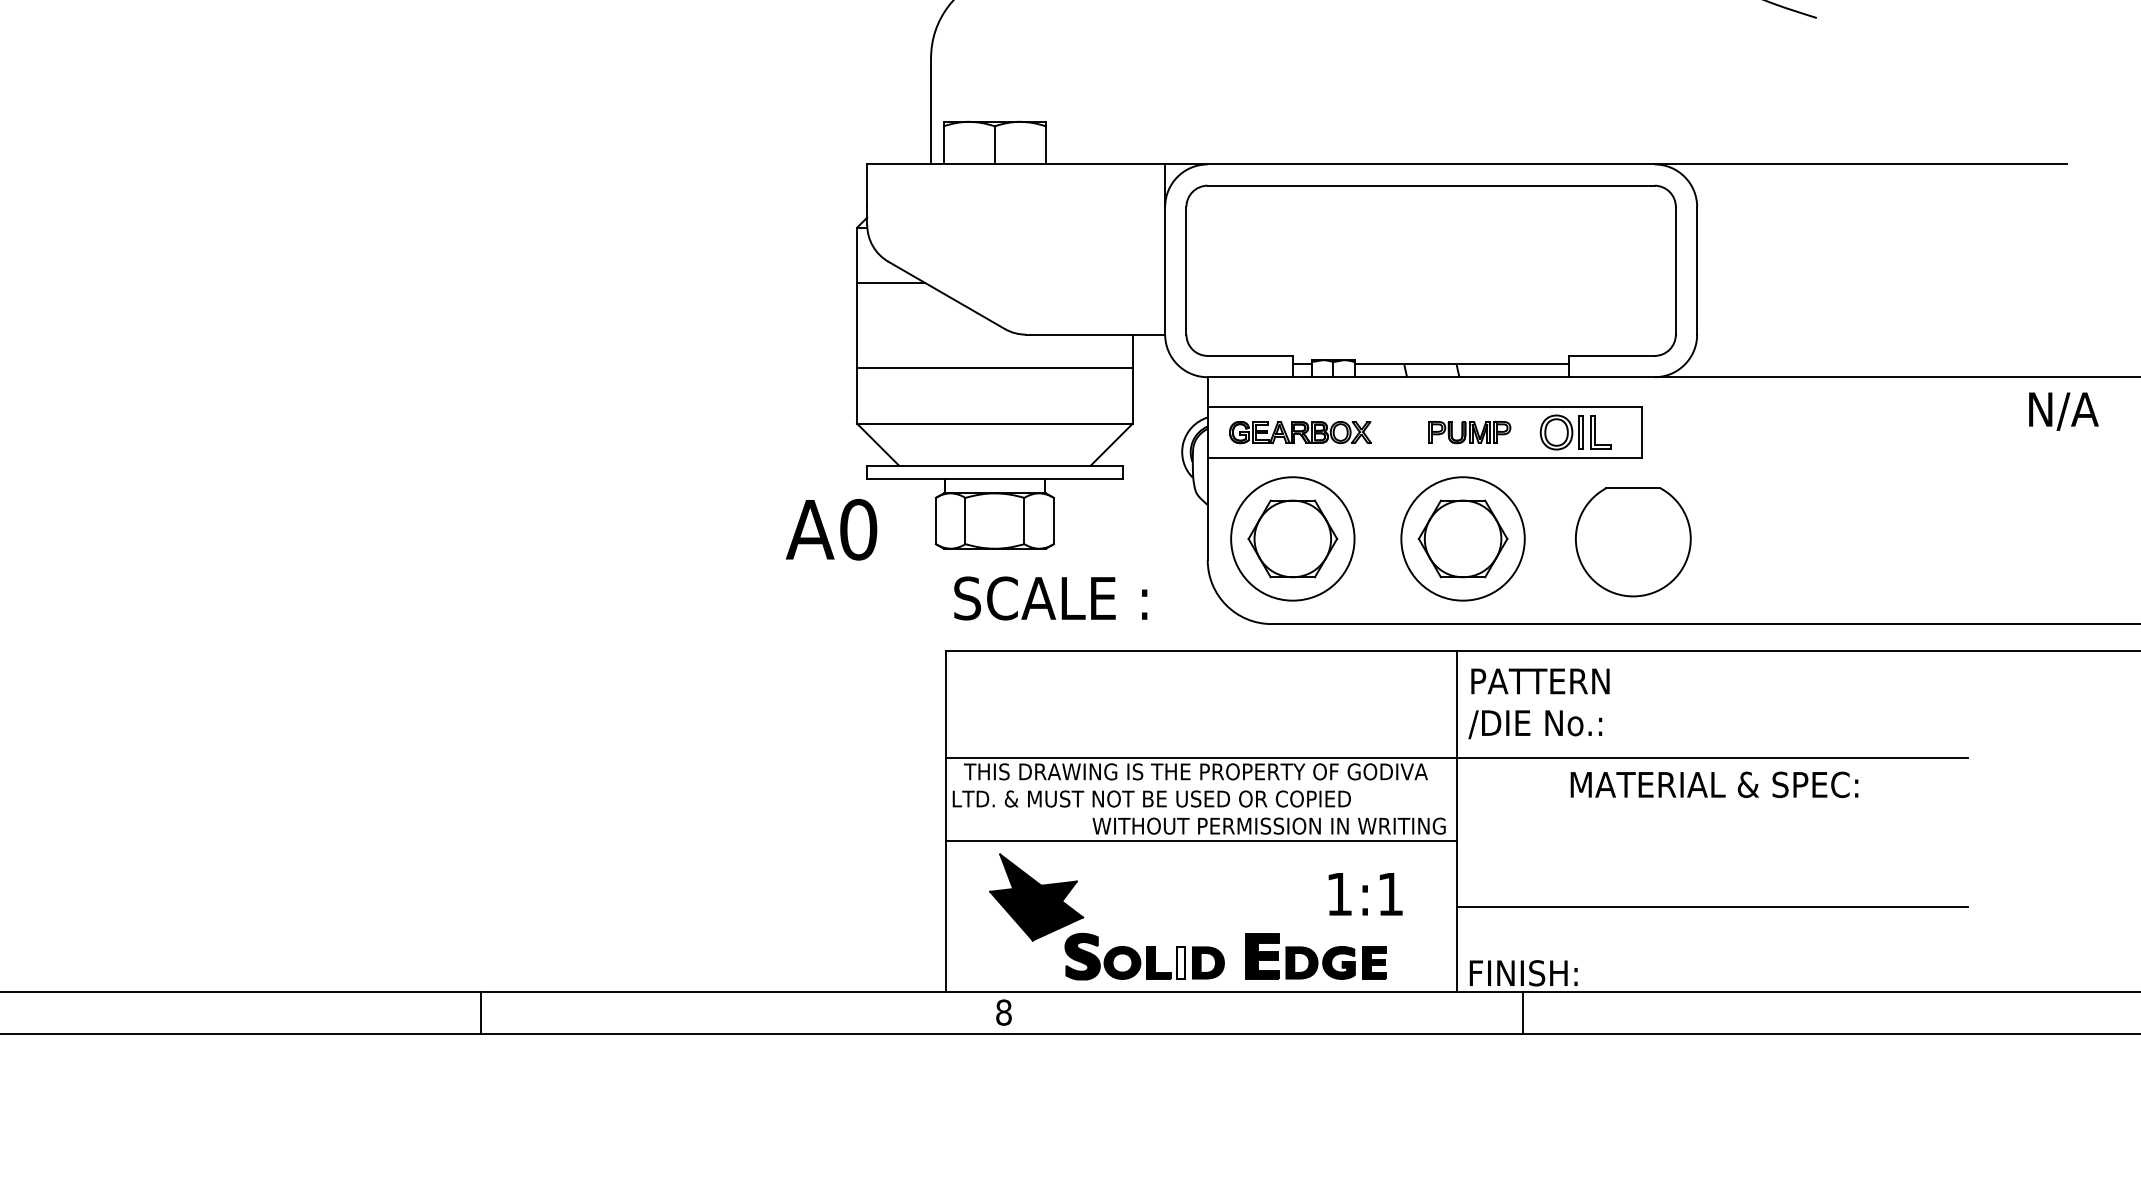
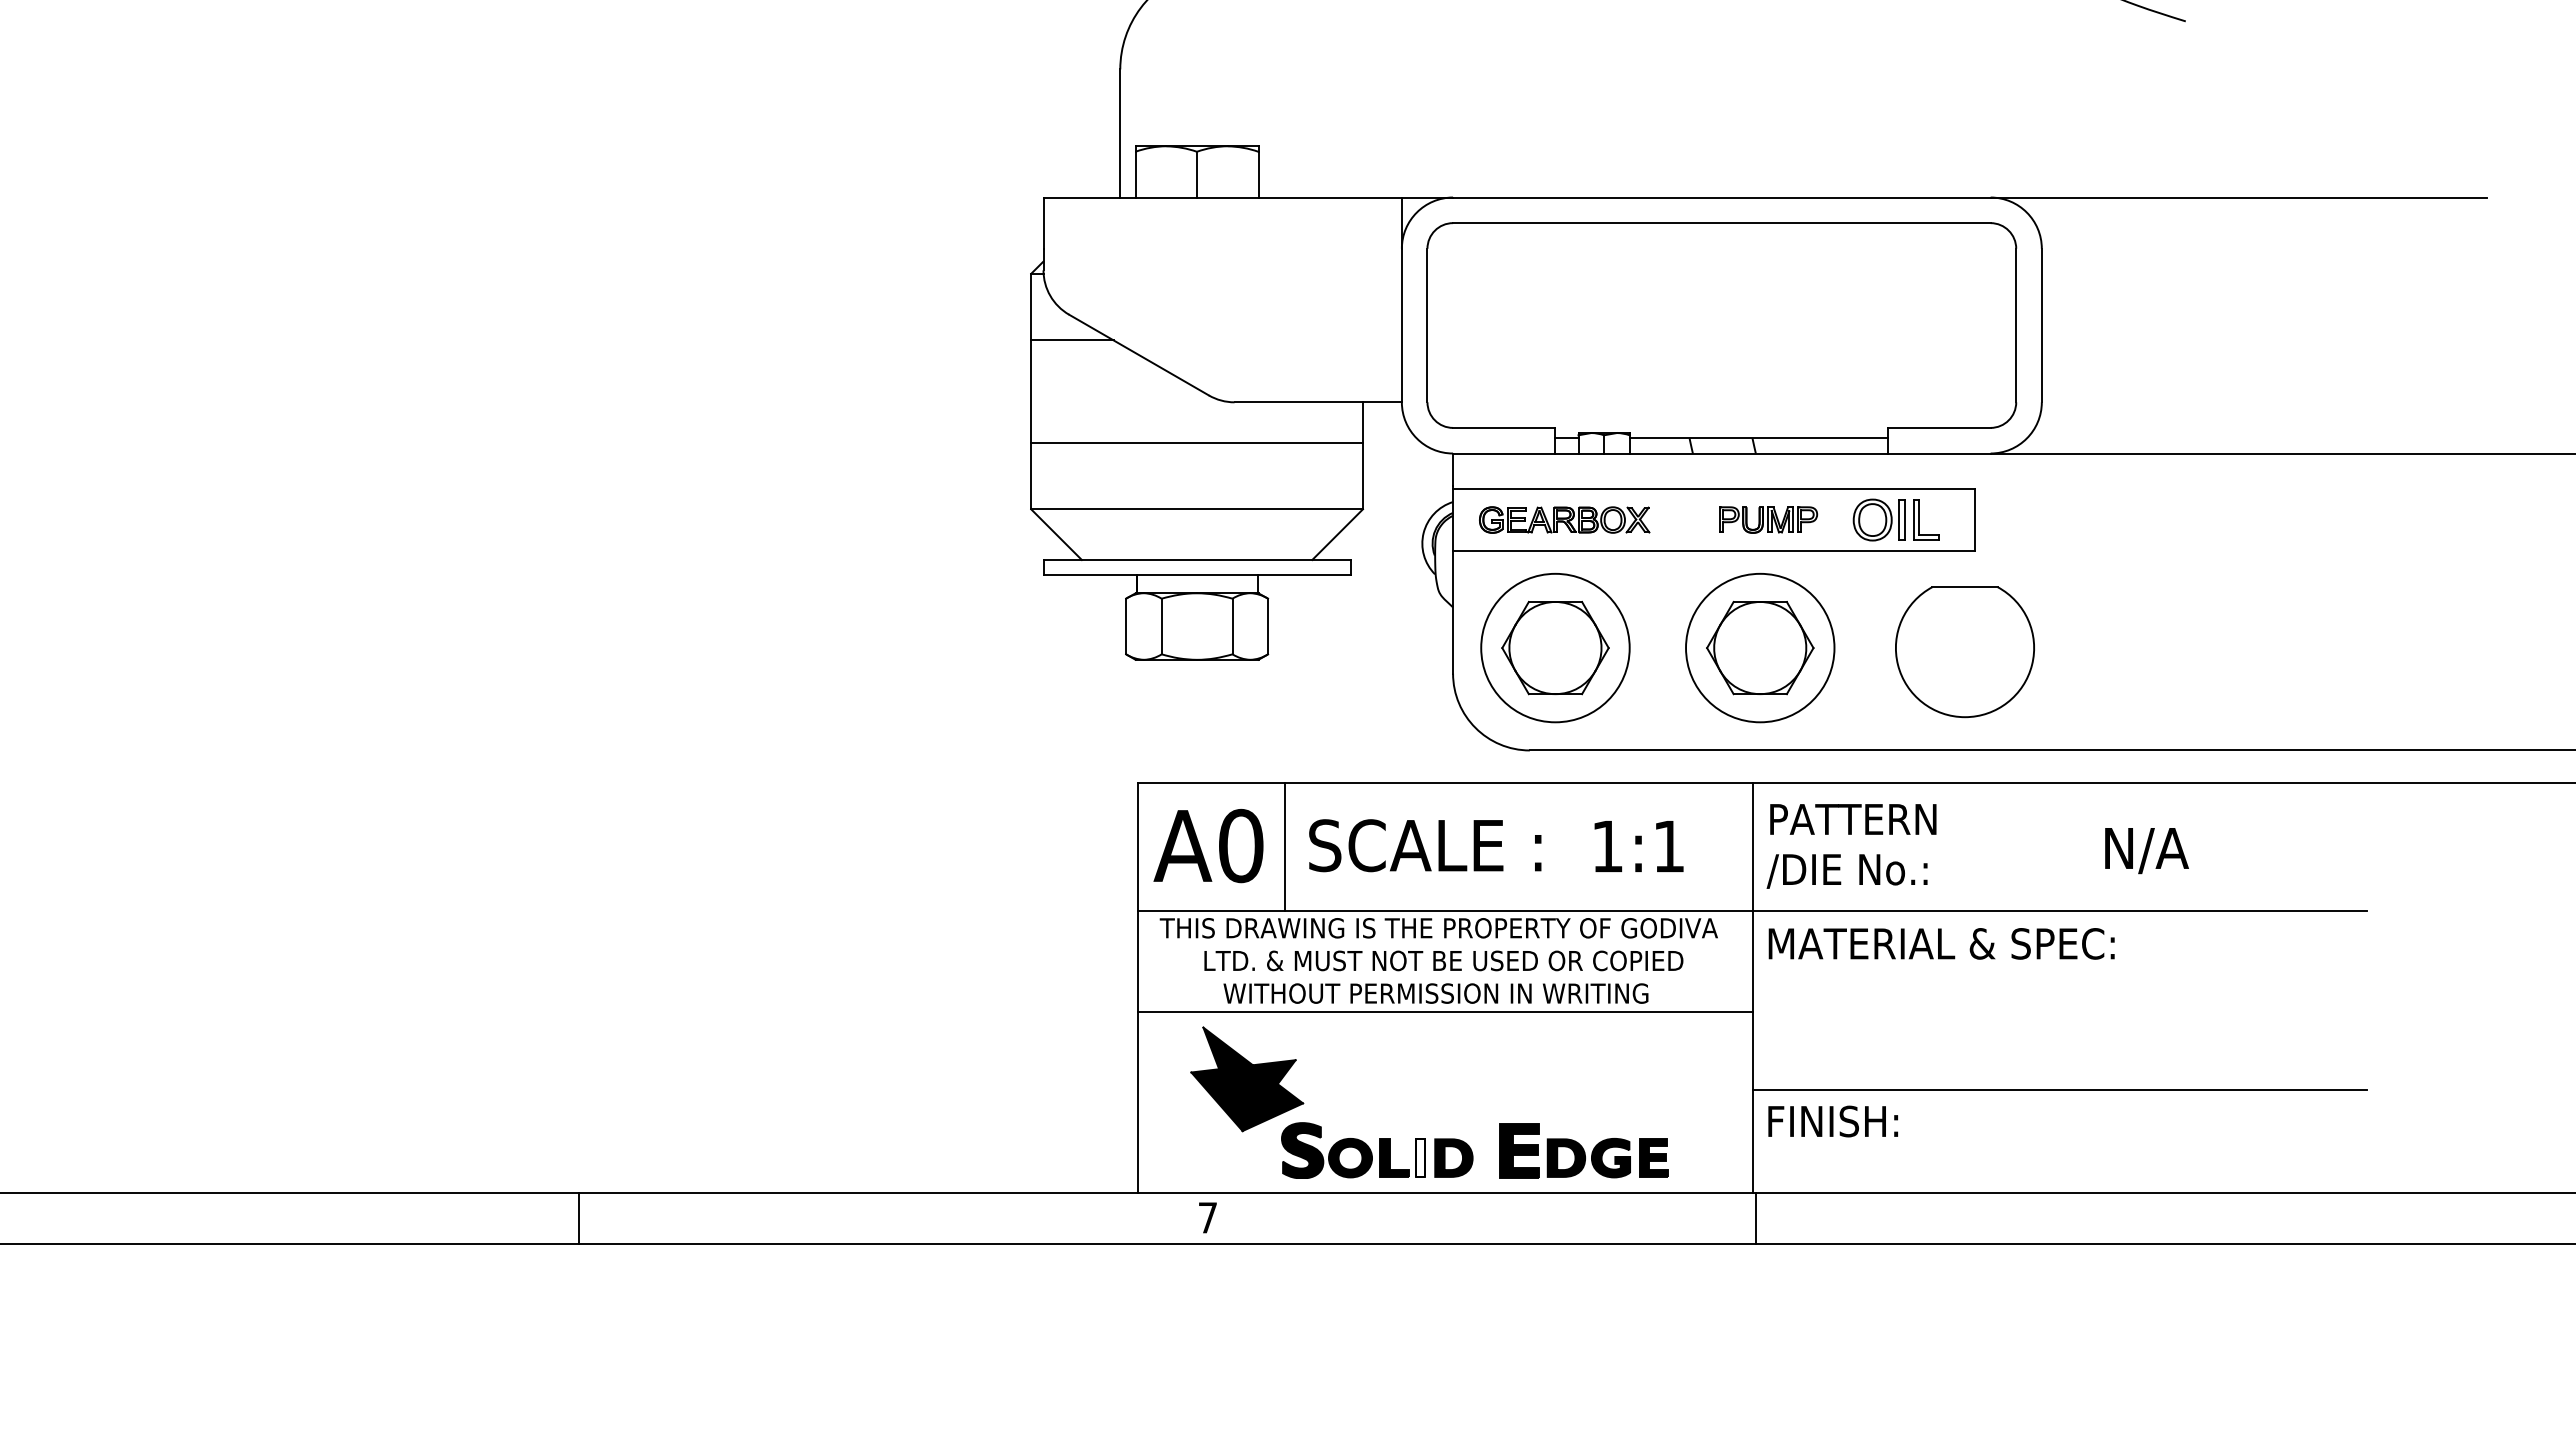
text: (2063, 412) -> (2146, 851), moved
text: (831, 530) -> (1208, 846), moved
text: (1050, 598) -> (1425, 845), moved
line: (1068, 704) -> (1285, 847), added
text: (1714, 784) -> (1941, 943), moved
text: (1151, 798) -> (1443, 960), moved
text: (1268, 826) -> (1435, 993), moved
text: (1365, 894) -> (1638, 846), moved
text: (1523, 973) -> (1832, 1121), moved
text: (1003, 1012) -> (1207, 1217), 8 -> 7
line: (1523, 1013) -> (1755, 1218), moved

